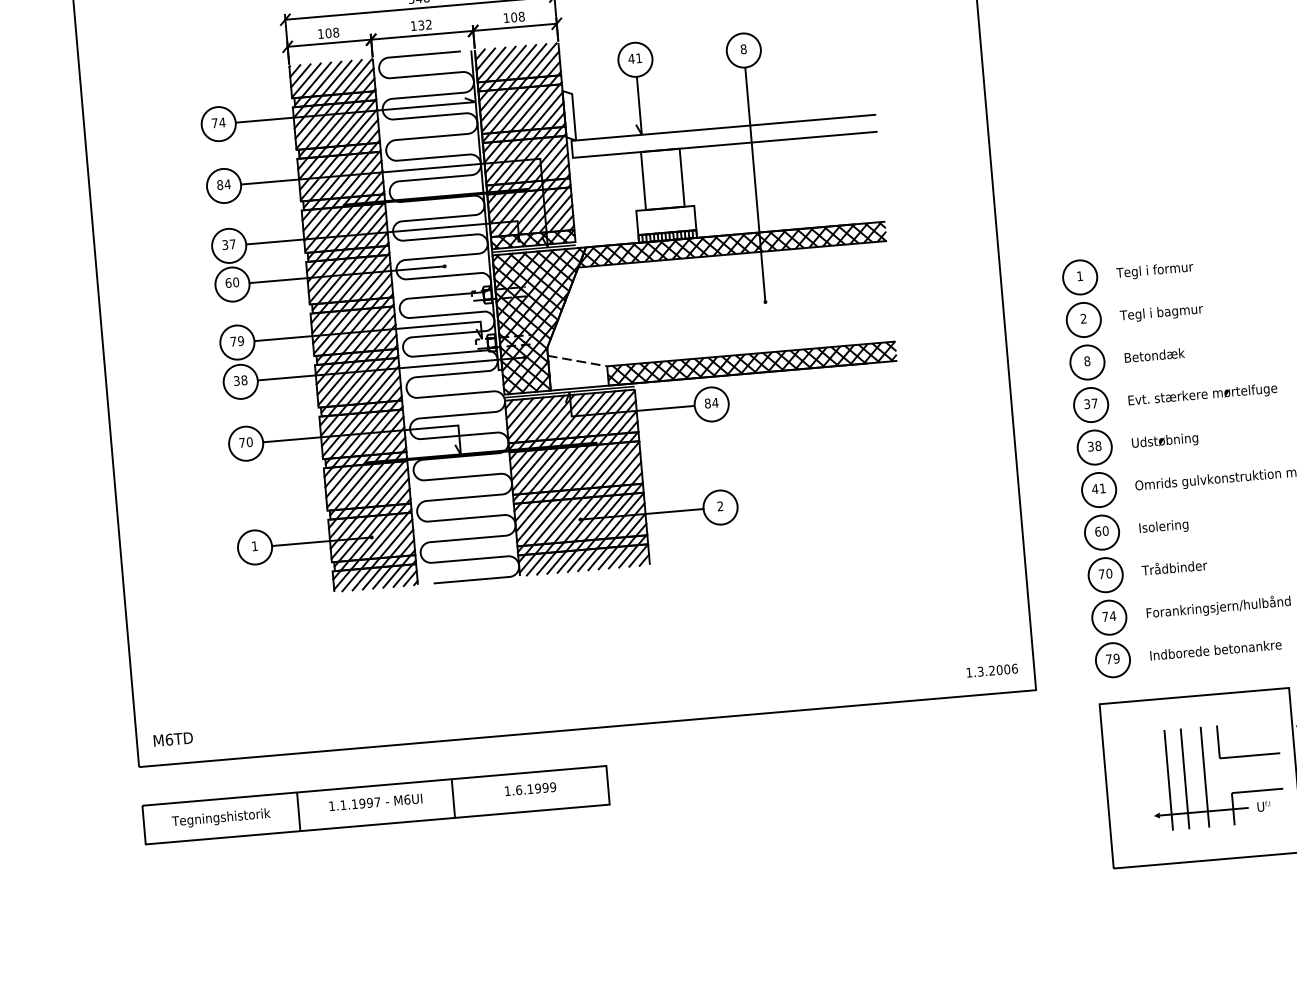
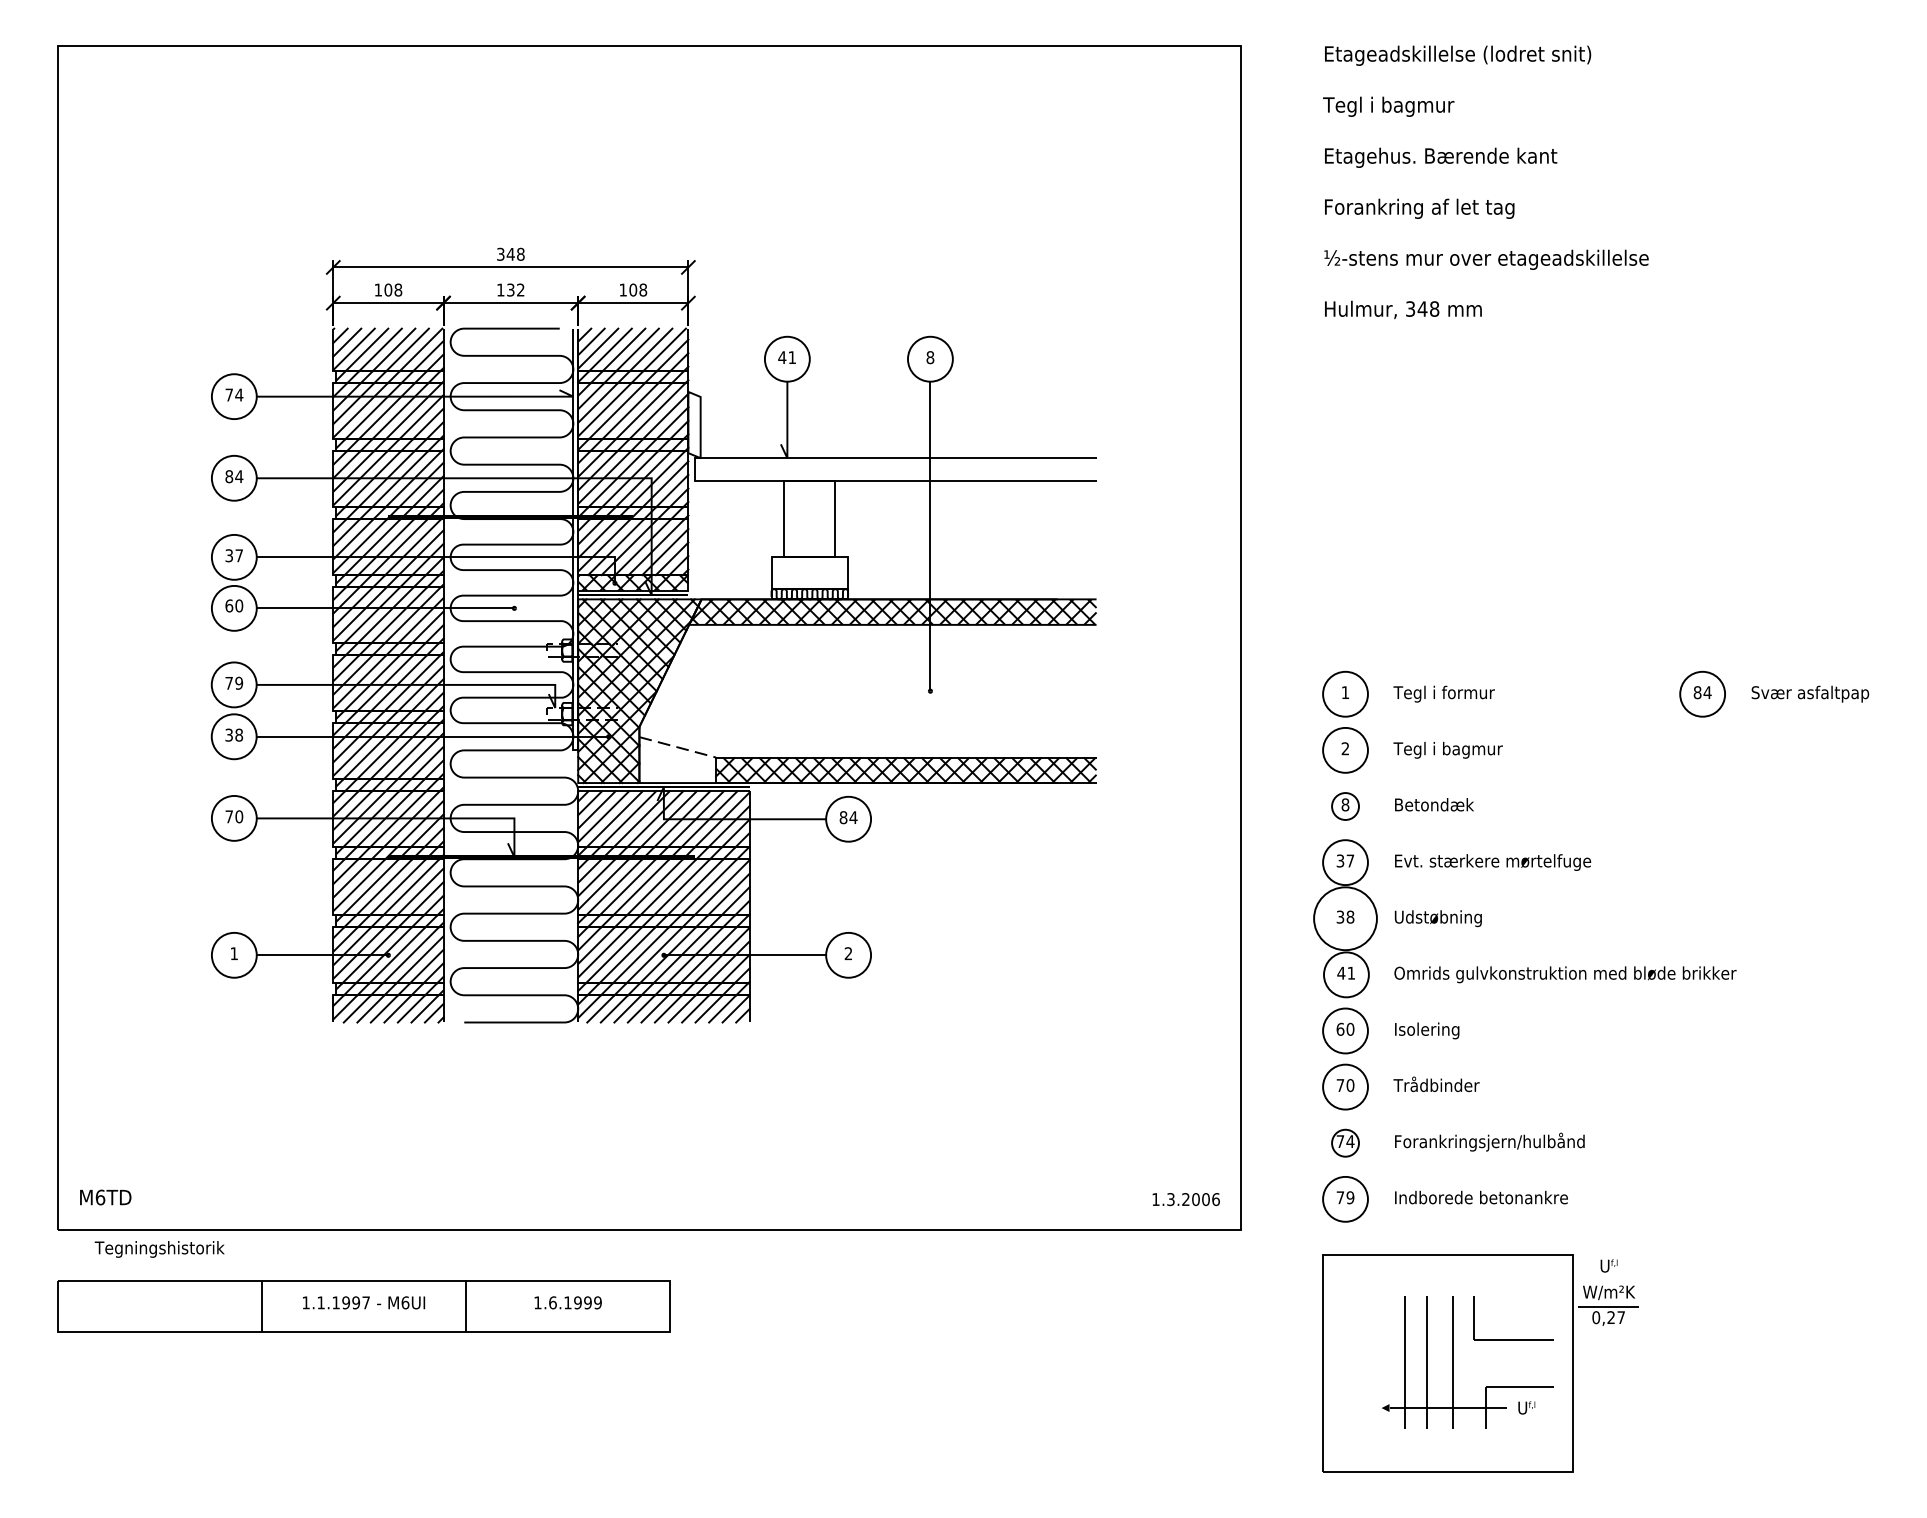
circle: (1087, 362) -> (1345, 806), size x0.6
circle: (1094, 447) -> (1345, 918), size x1.4
circle: (1109, 617) -> (1345, 1142), size x0.6
text: (221, 818) -> (159, 1249), moved

